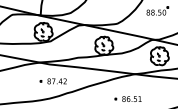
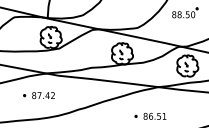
part: (52, 81) -> (38, 95), moved

